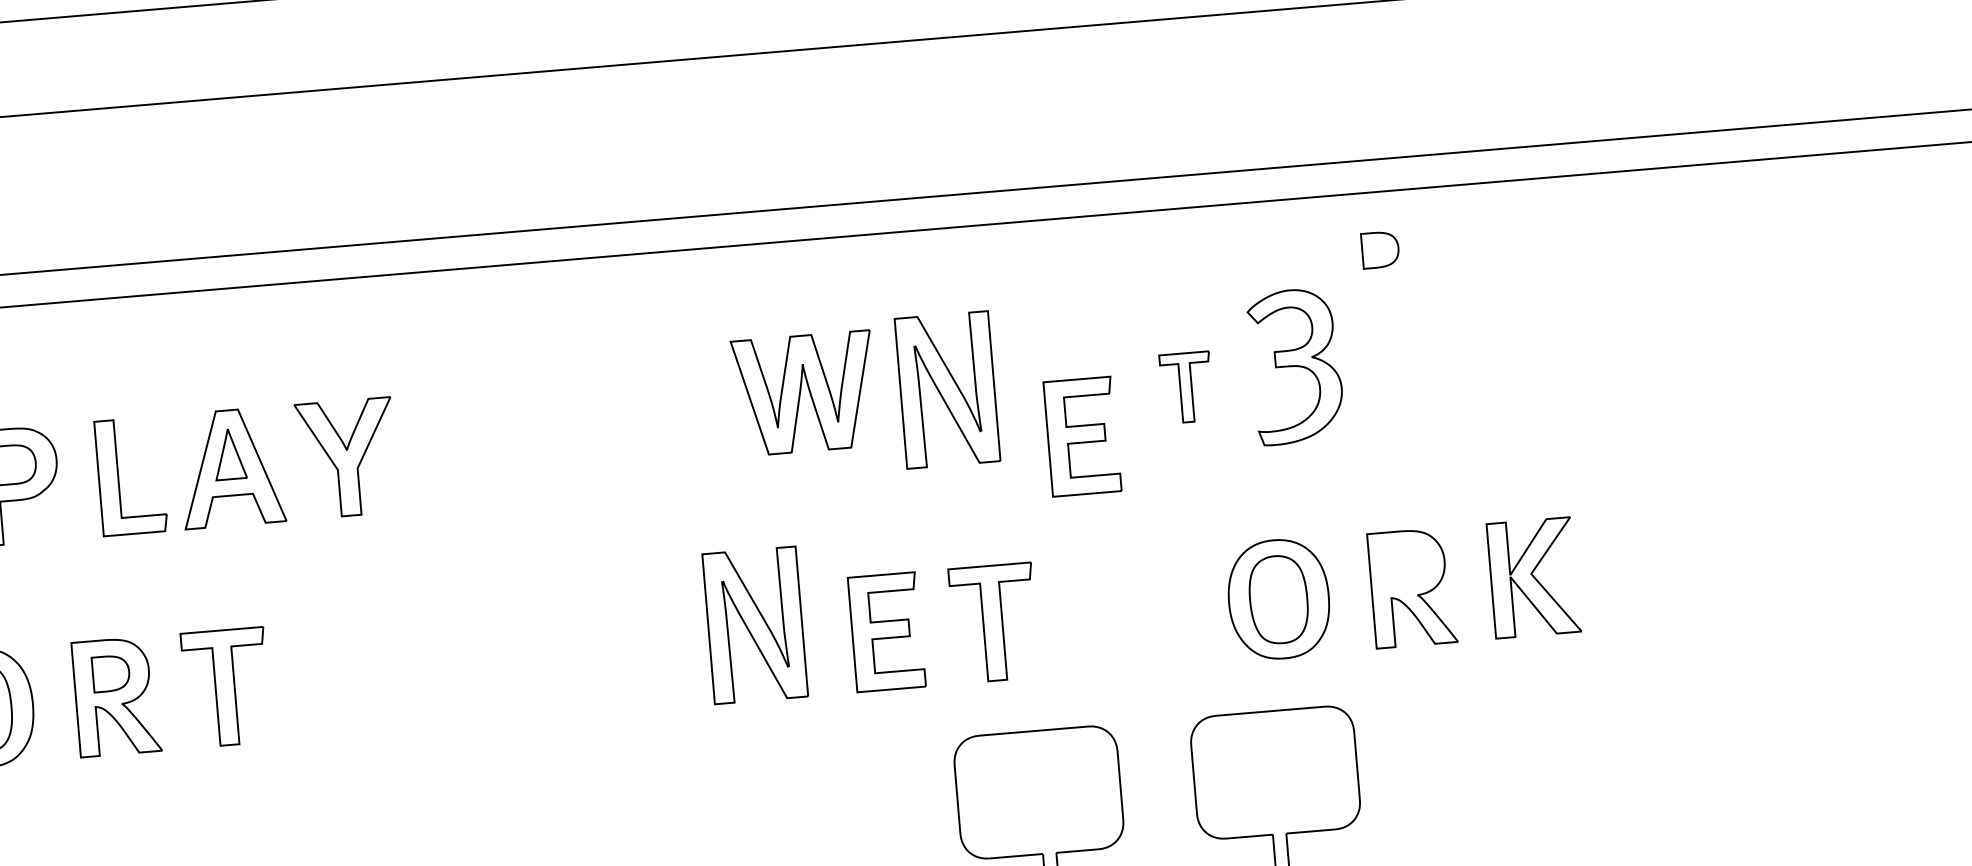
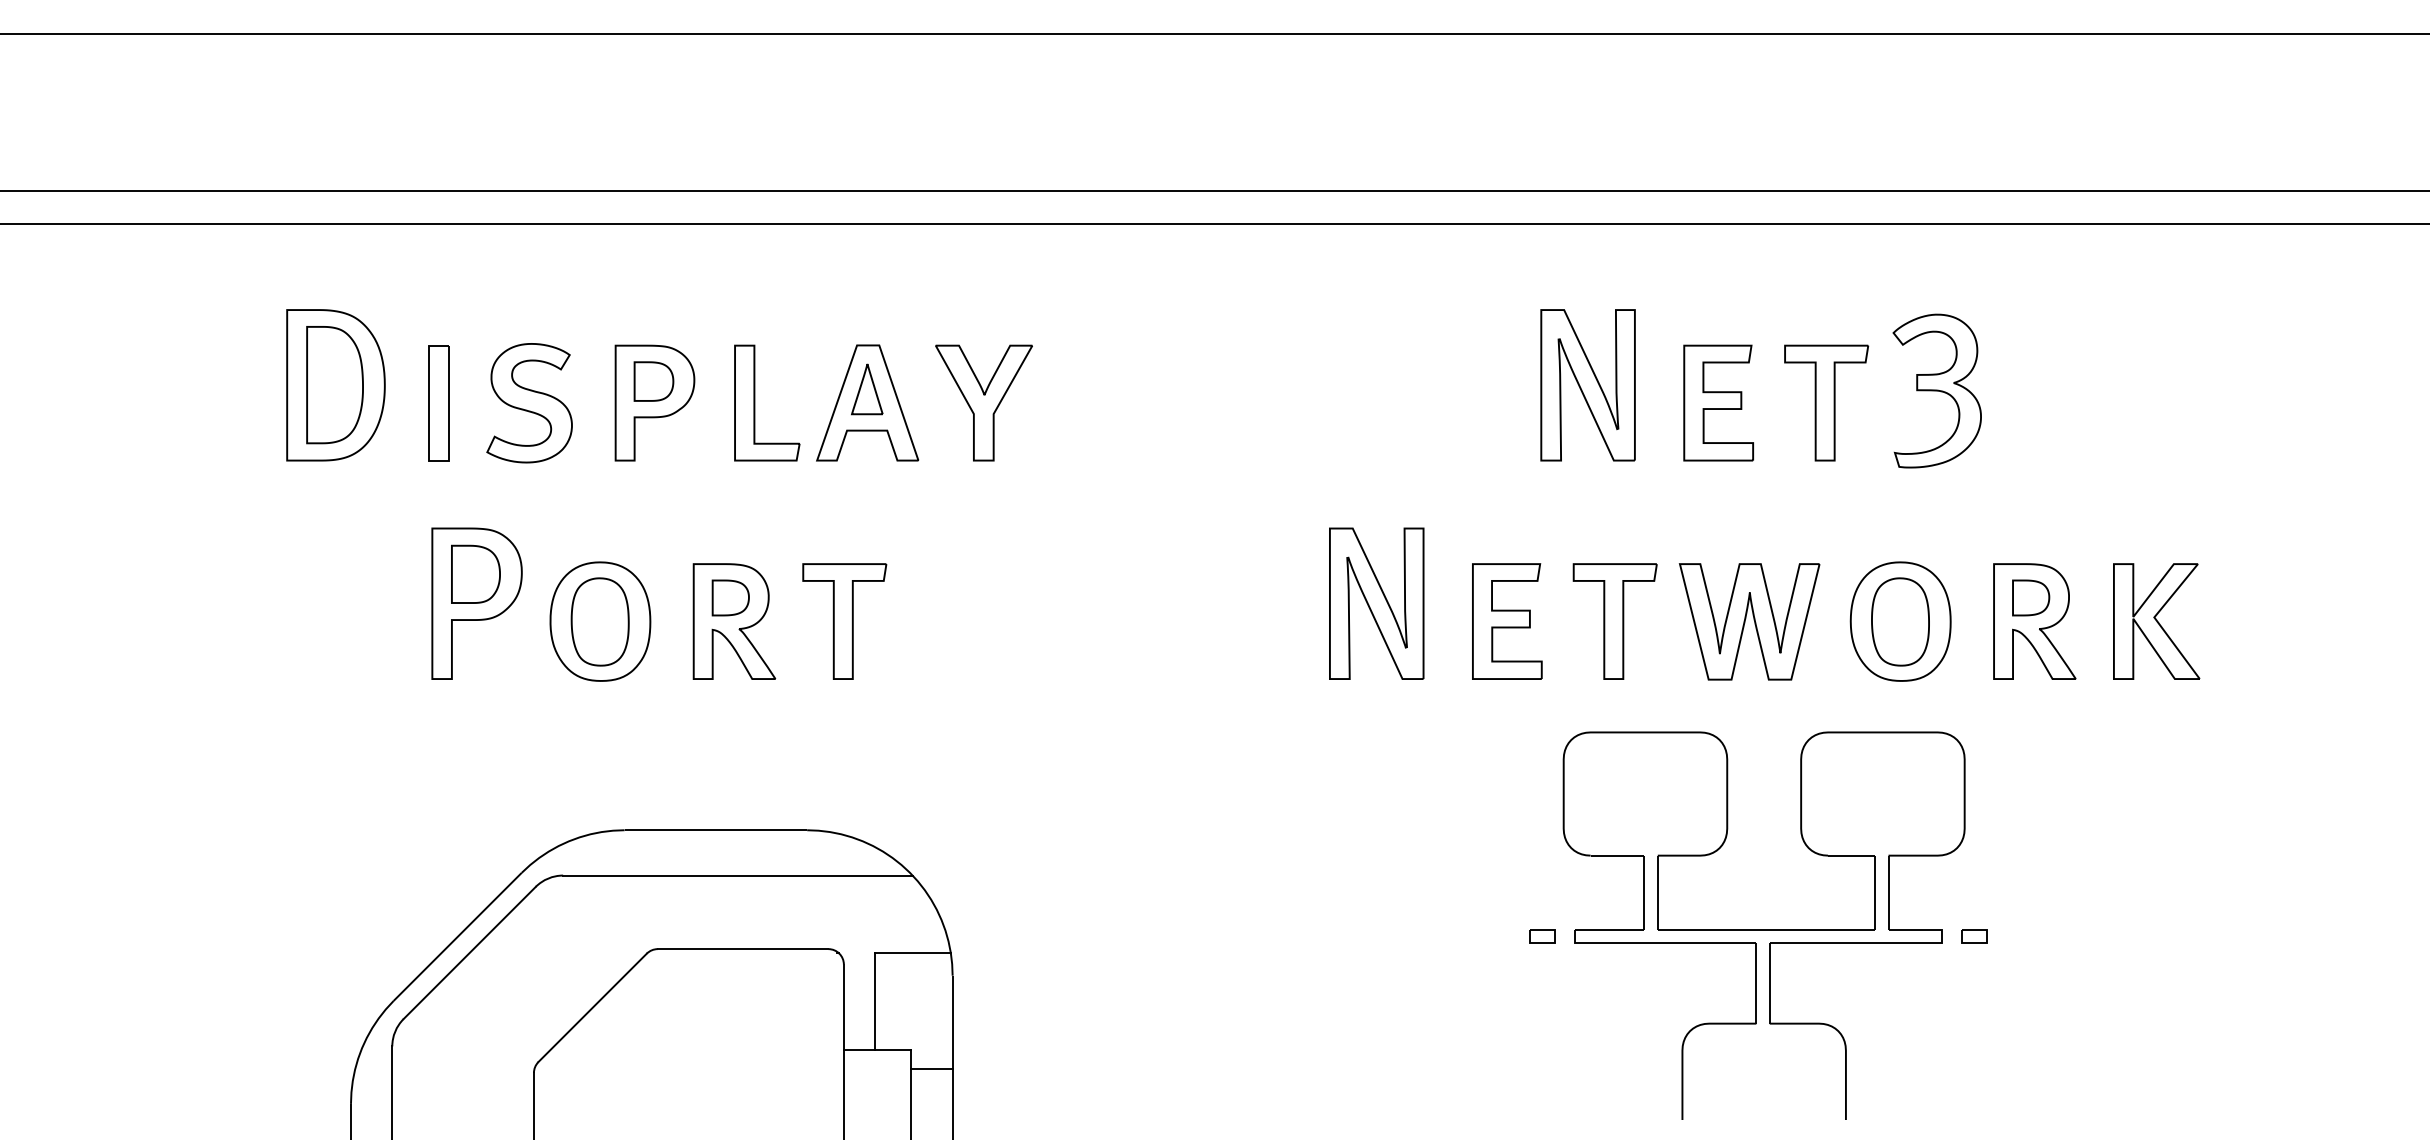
part: (1380, 249) -> (2031, 597), moved
part: (1186, 387) -> (1826, 402), size x1.67
part: (804, 393) -> (1749, 621), moved
part: (1082, 436) -> (1718, 402), moved

